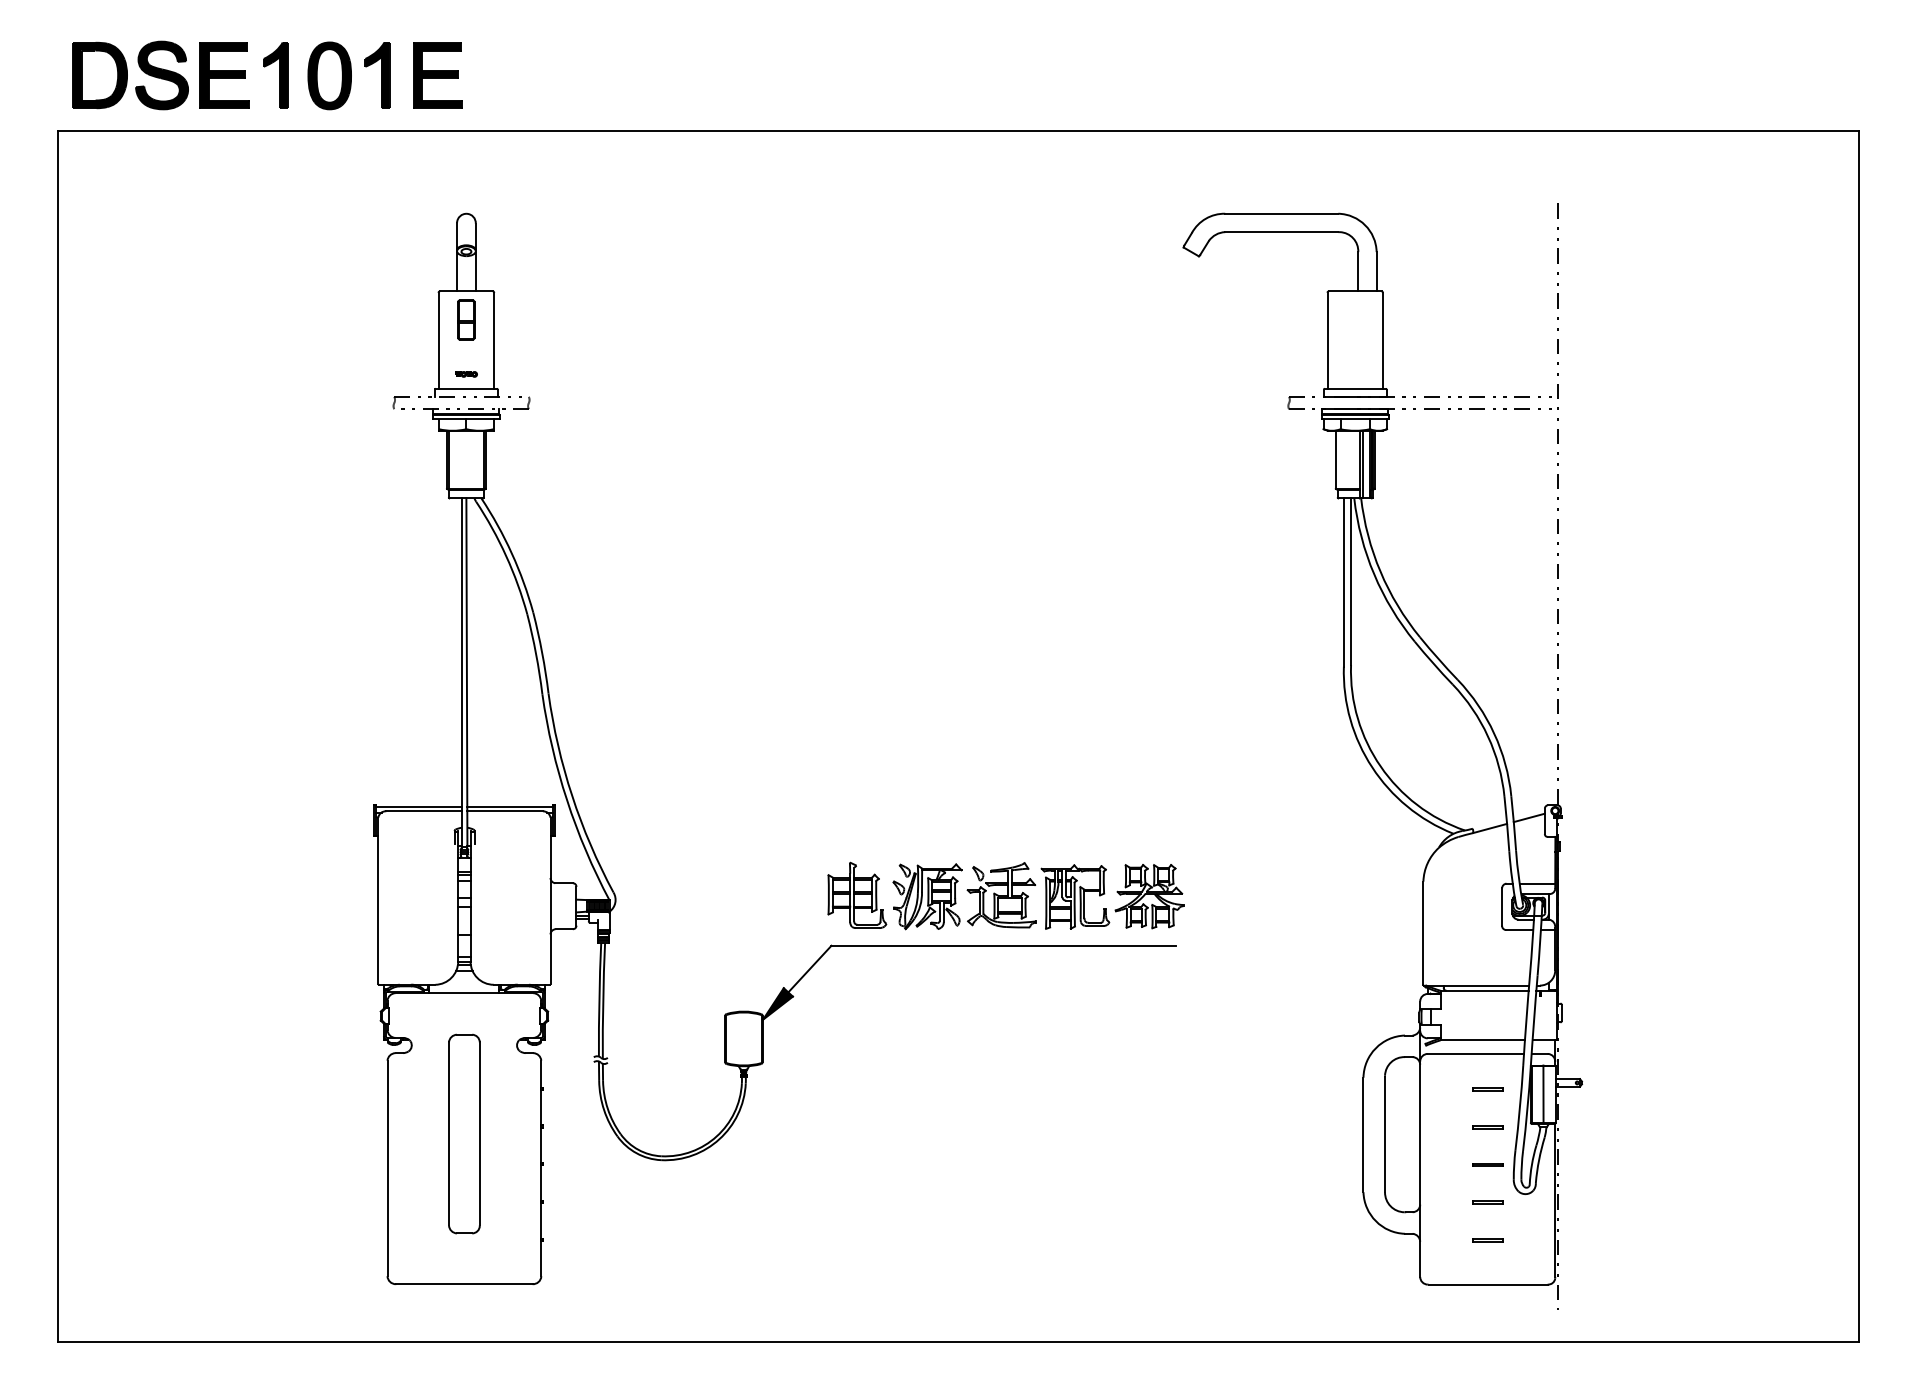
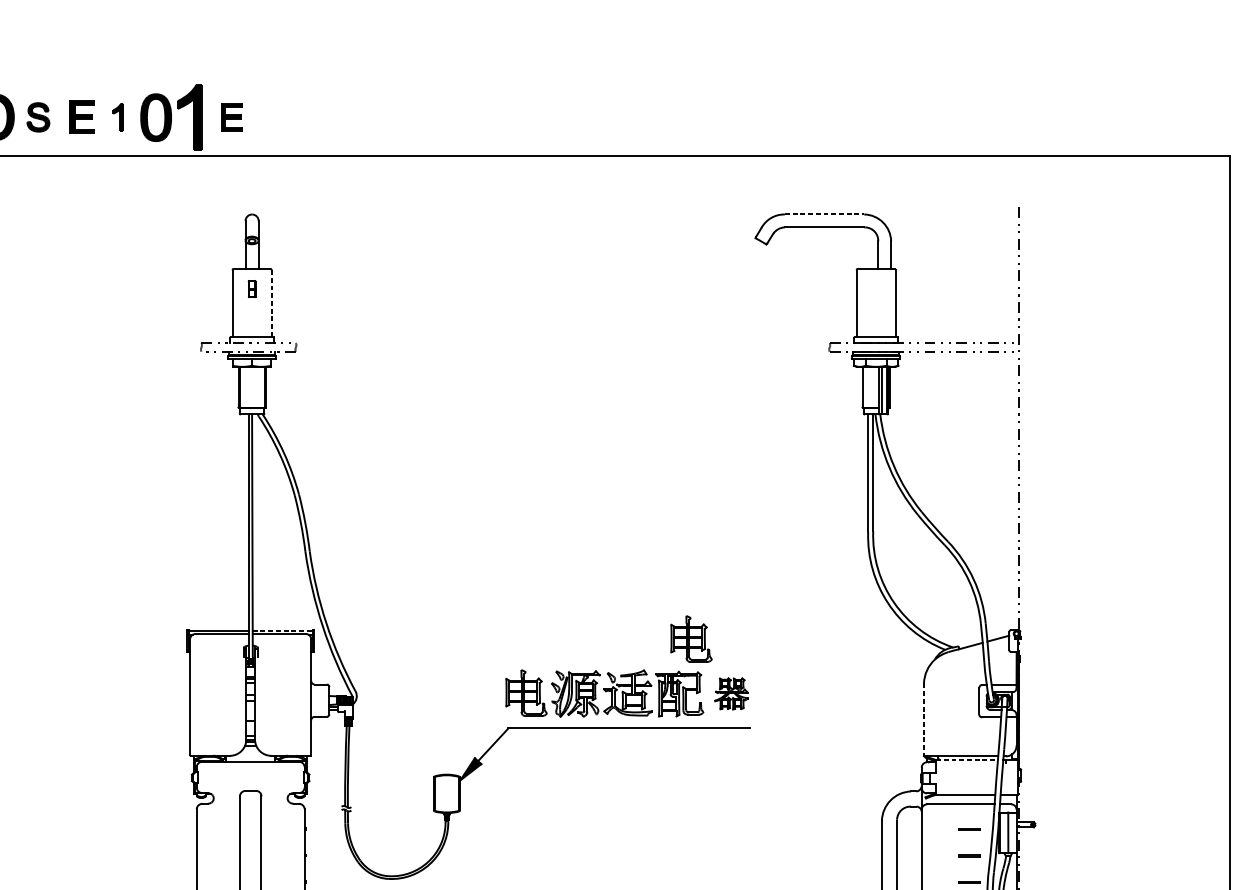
part: (161, 75) -> (38, 117), size x0.6
part: (224, 75) -> (82, 117), size x0.7
part: (275, 75) -> (118, 117), size x0.6
part: (377, 75) -> (189, 117), size x1.4
part: (437, 75) -> (231, 117), size x0.6
line: (1281, 213) -> (824, 214), solid -> dashed
part: (466, 319) -> (252, 288), size x0.6
line: (494, 340) -> (271, 303), solid -> dashed
part: (466, 374) -> (252, 327), removed
line: (510, 806) -> (283, 630), solid -> dashed
part: (1092, 817) -> (691, 638), added
part: (1149, 896) -> (731, 693), size x0.7
line: (1423, 933) -> (924, 719), solid -> dashed
line: (1485, 990) -> (967, 759), solid -> dashed

